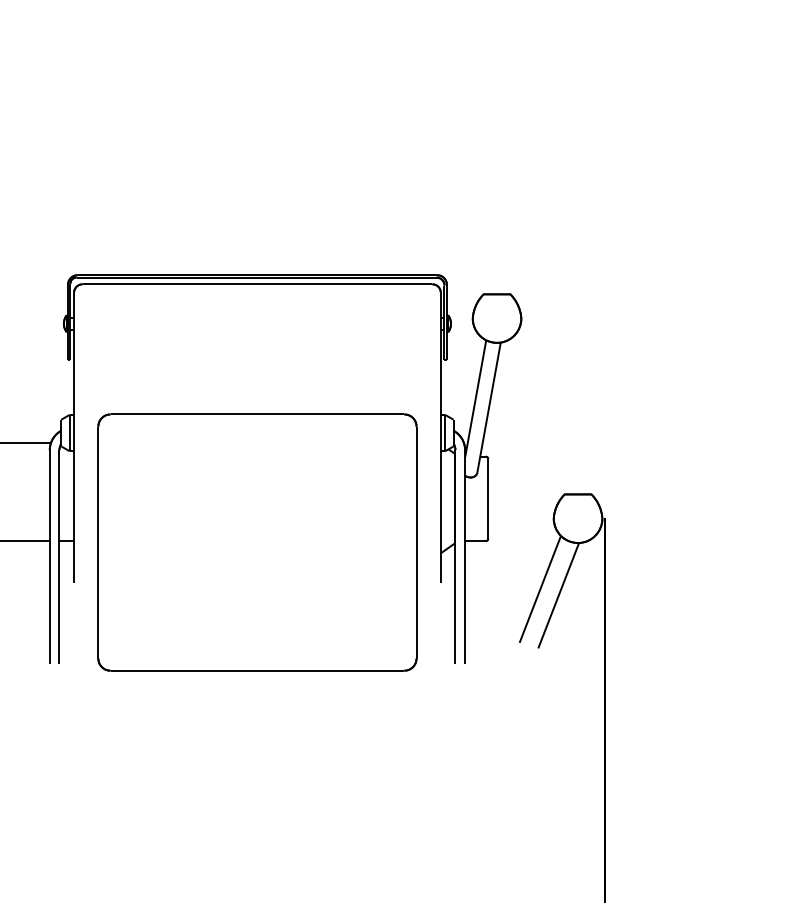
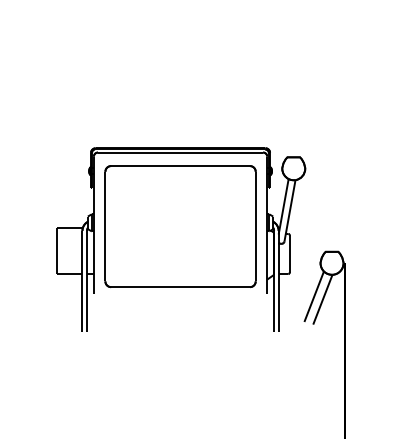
part: (257, 542) -> (180, 226), moved

